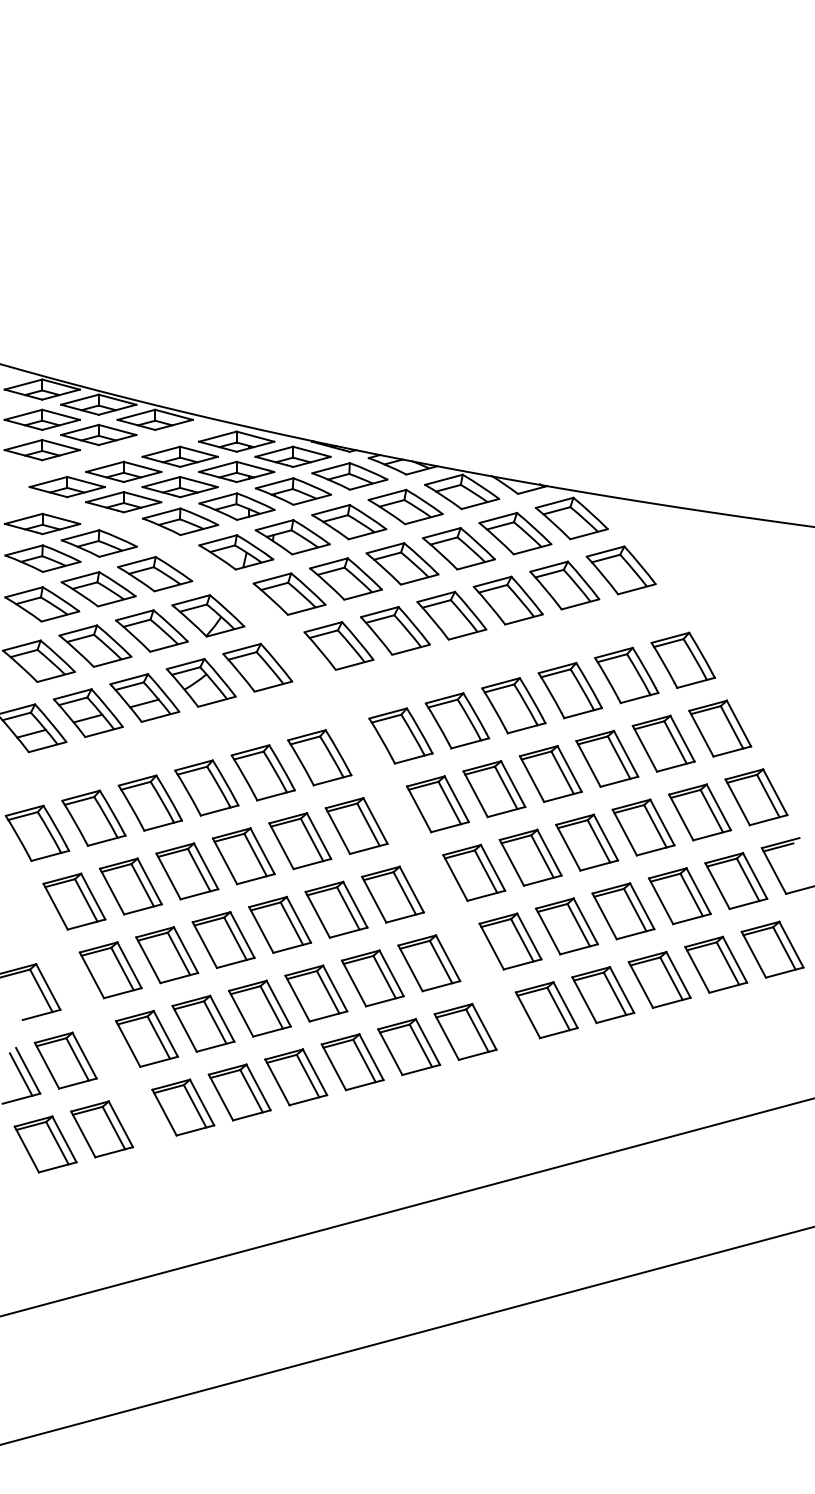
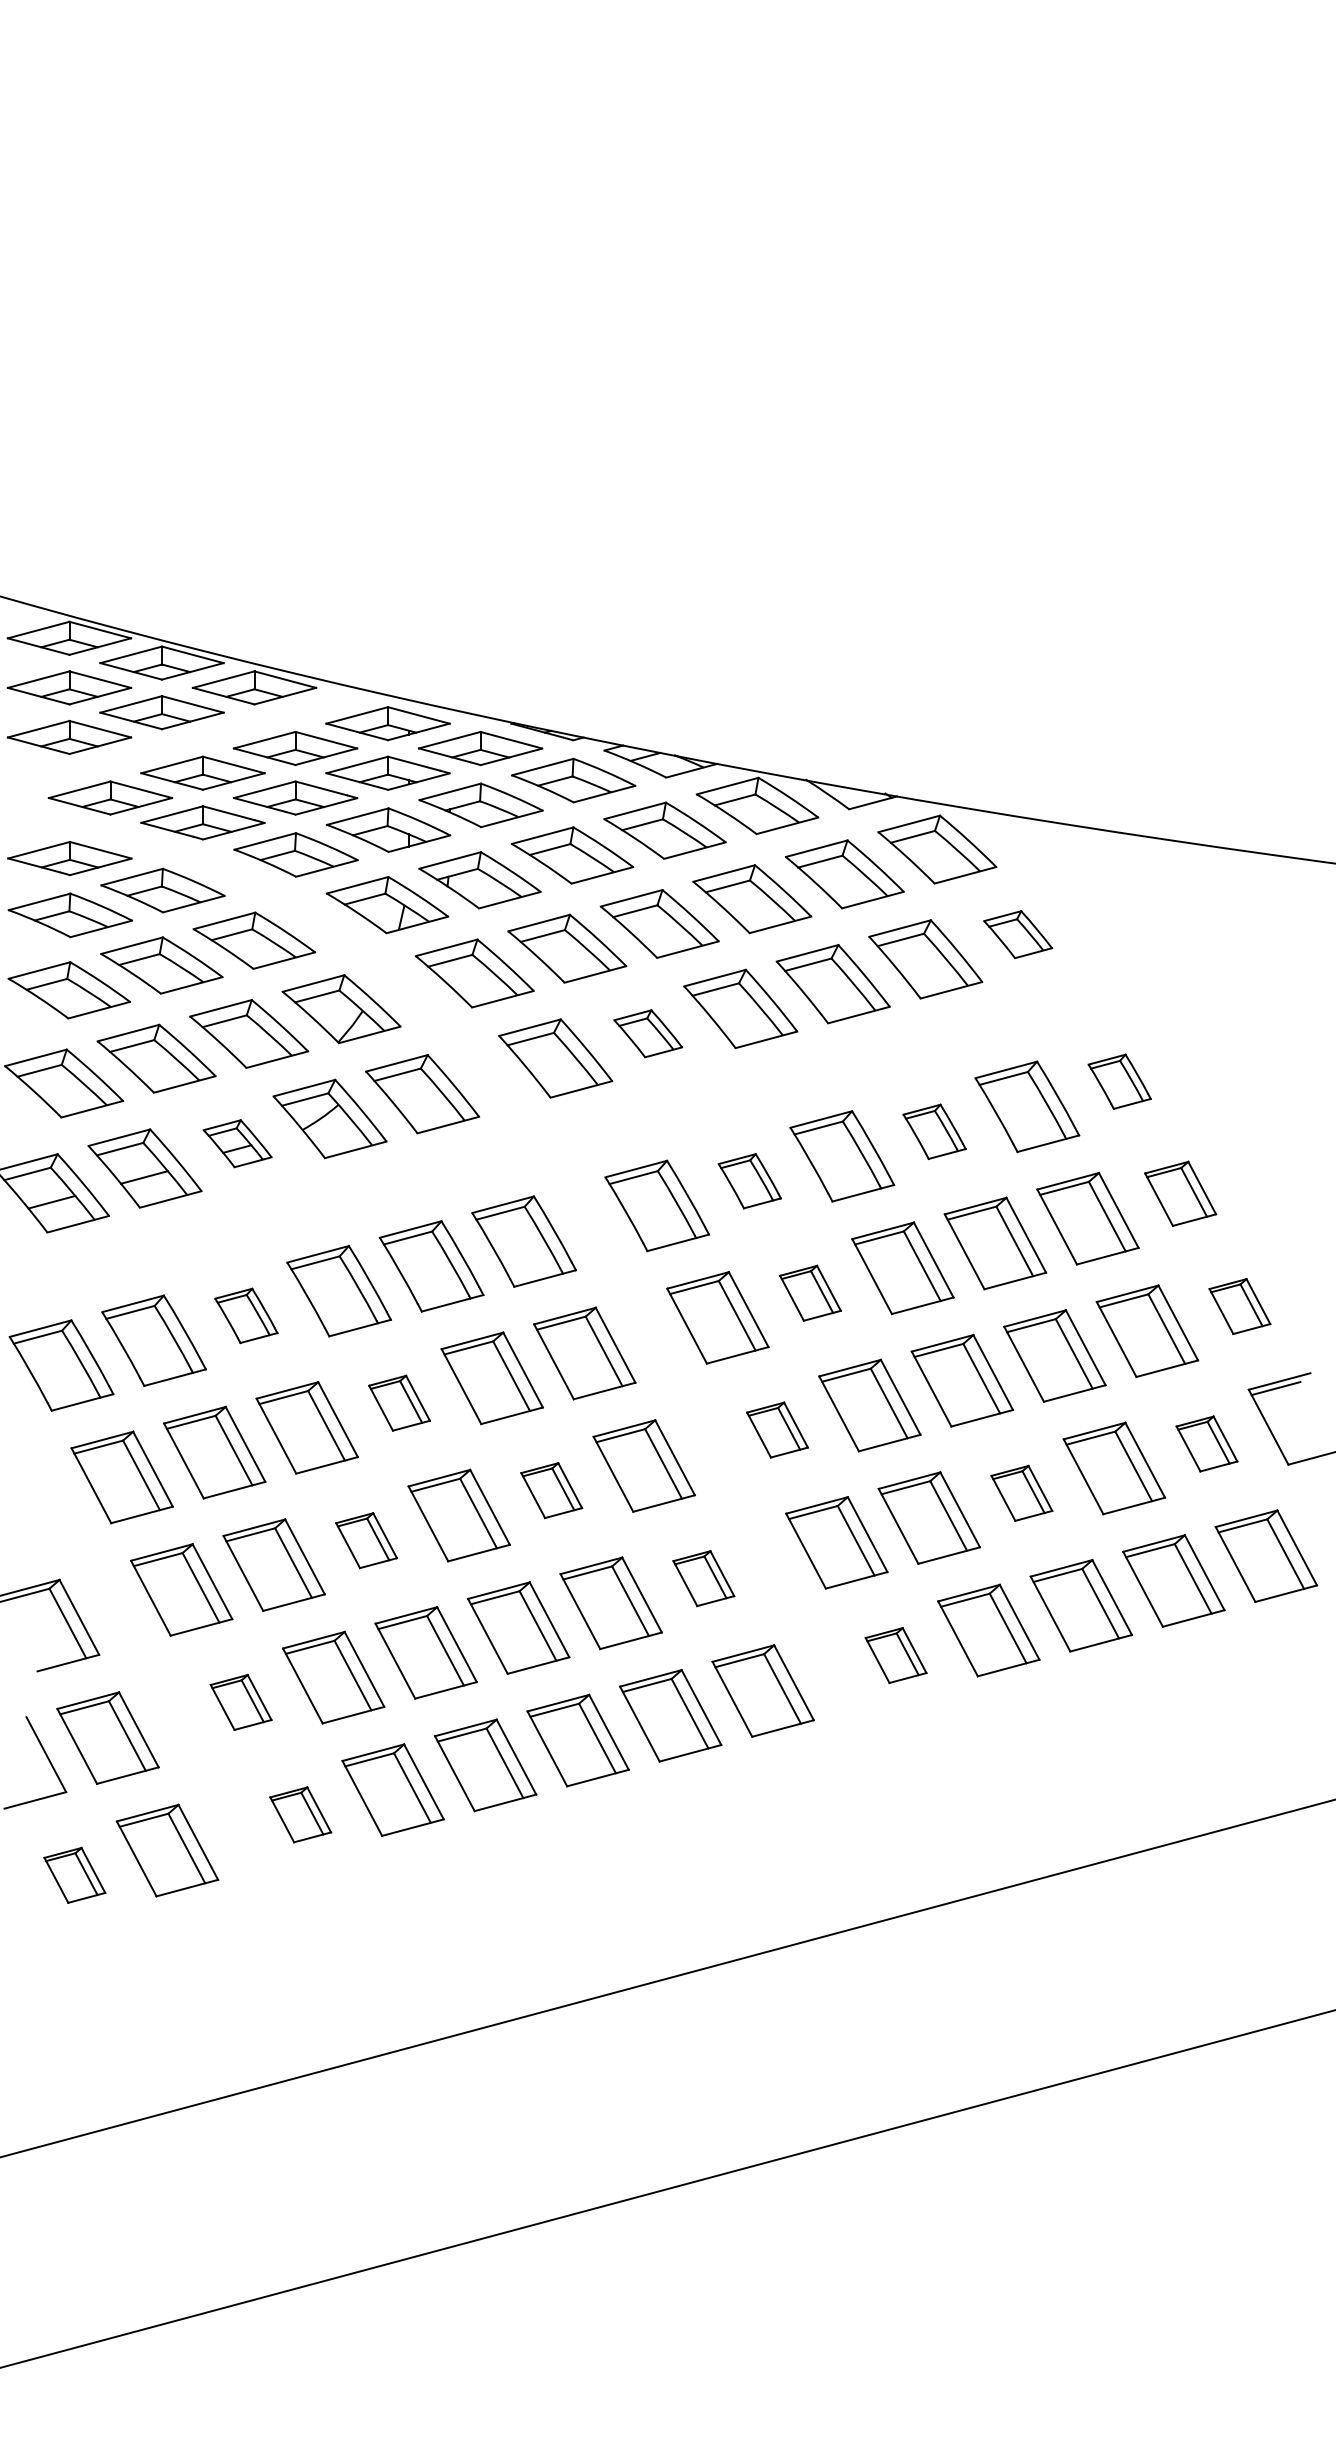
part: (620, 570) -> (1017, 934), size x0.6
part: (395, 630) -> (648, 1033), size x0.6
part: (682, 659) -> (1118, 1080), size x0.6
part: (569, 690) -> (933, 1131), size x0.6
part: (144, 697) -> (236, 1142), size x0.6
part: (457, 720) -> (749, 1180), size x0.6
part: (720, 728) -> (1180, 1193), size x0.7
part: (494, 789) -> (810, 1293), size x0.6
part: (756, 797) -> (1239, 1306), size x0.6
part: (149, 802) -> (245, 1314), size x0.6
part: (243, 856) -> (399, 1403), size x0.6
part: (474, 872) -> (777, 1429), size x0.6
part: (736, 881) -> (1207, 1444), size x0.6
part: (336, 909) -> (551, 1490), size x0.6
part: (623, 911) -> (1021, 1493), size x0.6
part: (223, 940) -> (366, 1541), size x0.6
part: (429, 963) -> (704, 1578), size x0.6
part: (546, 1010) -> (895, 1655), size x0.6
part: (146, 1038) -> (240, 1701), size x0.6
line: (20, 1074) -> (33, 1760), removed
part: (183, 1107) -> (300, 1814), size x0.6
part: (45, 1144) -> (74, 1875), size x0.6

